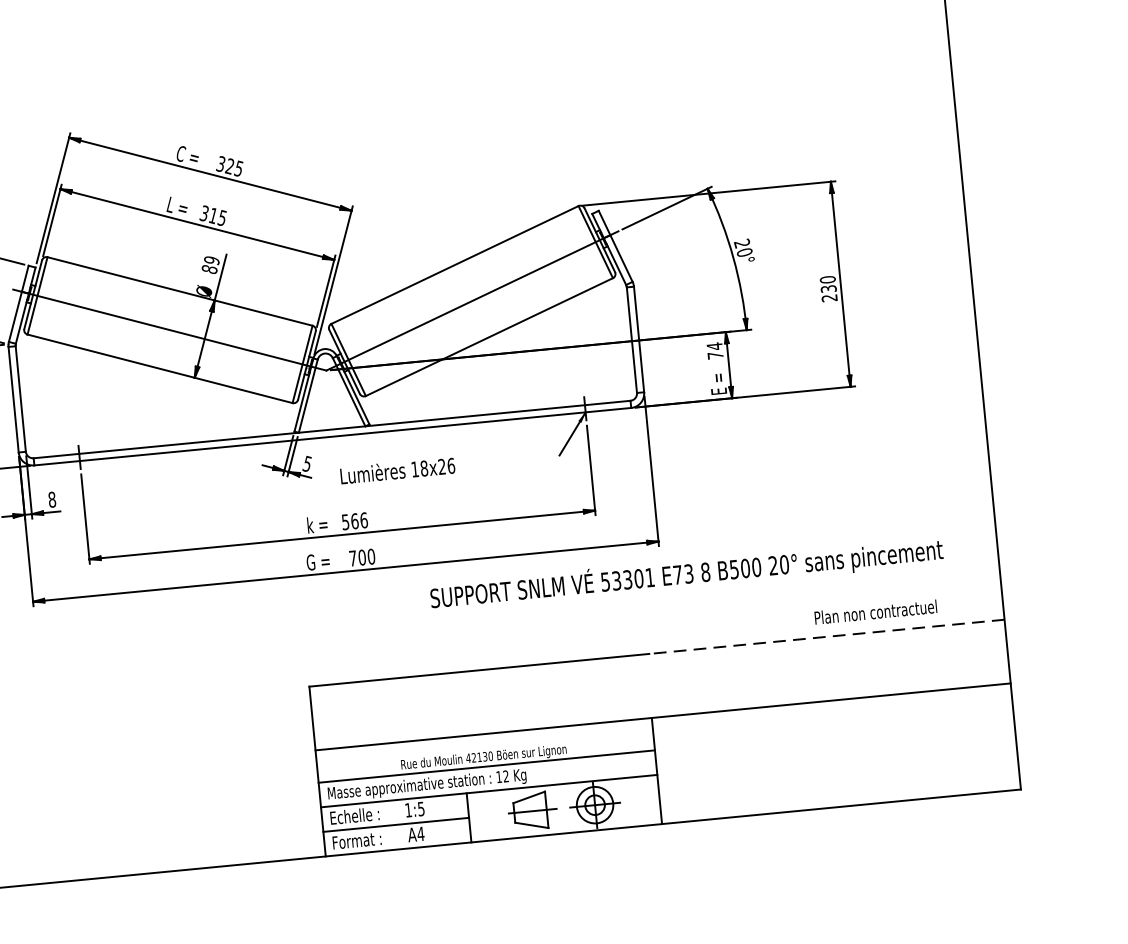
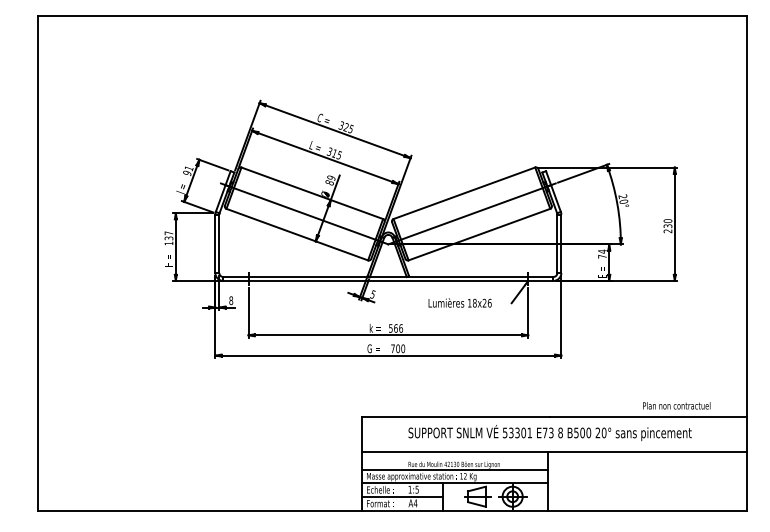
text: (396, 469) -> (459, 302), moved
text: (685, 575) -> (549, 433), moved
line: (826, 636) -> (648, 416), dashed -> solid

